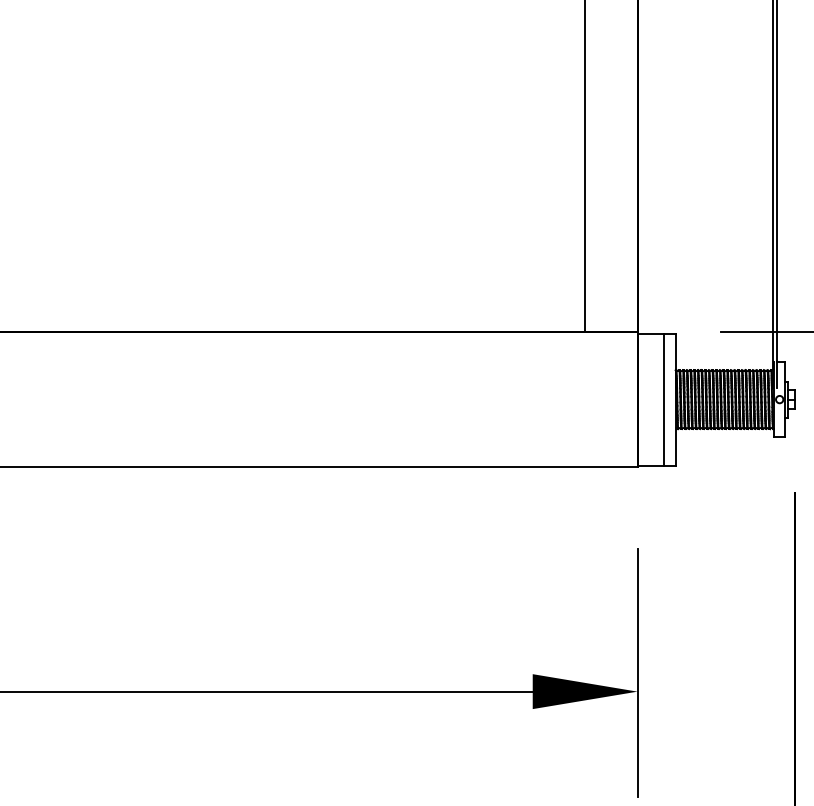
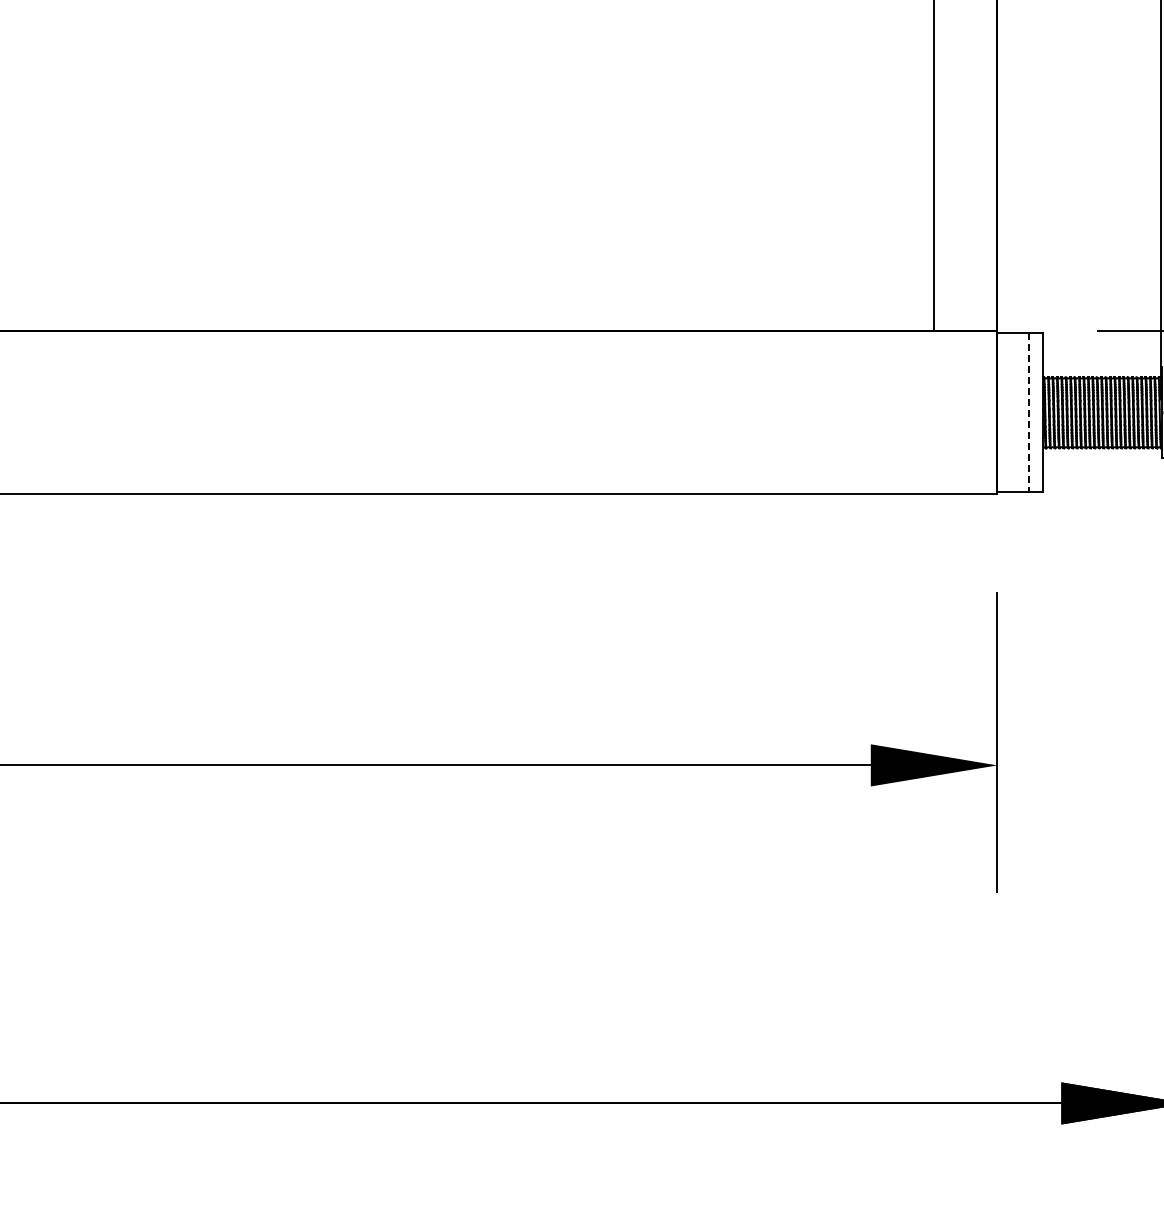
line: (664, 399) -> (1029, 412), solid -> dashed

